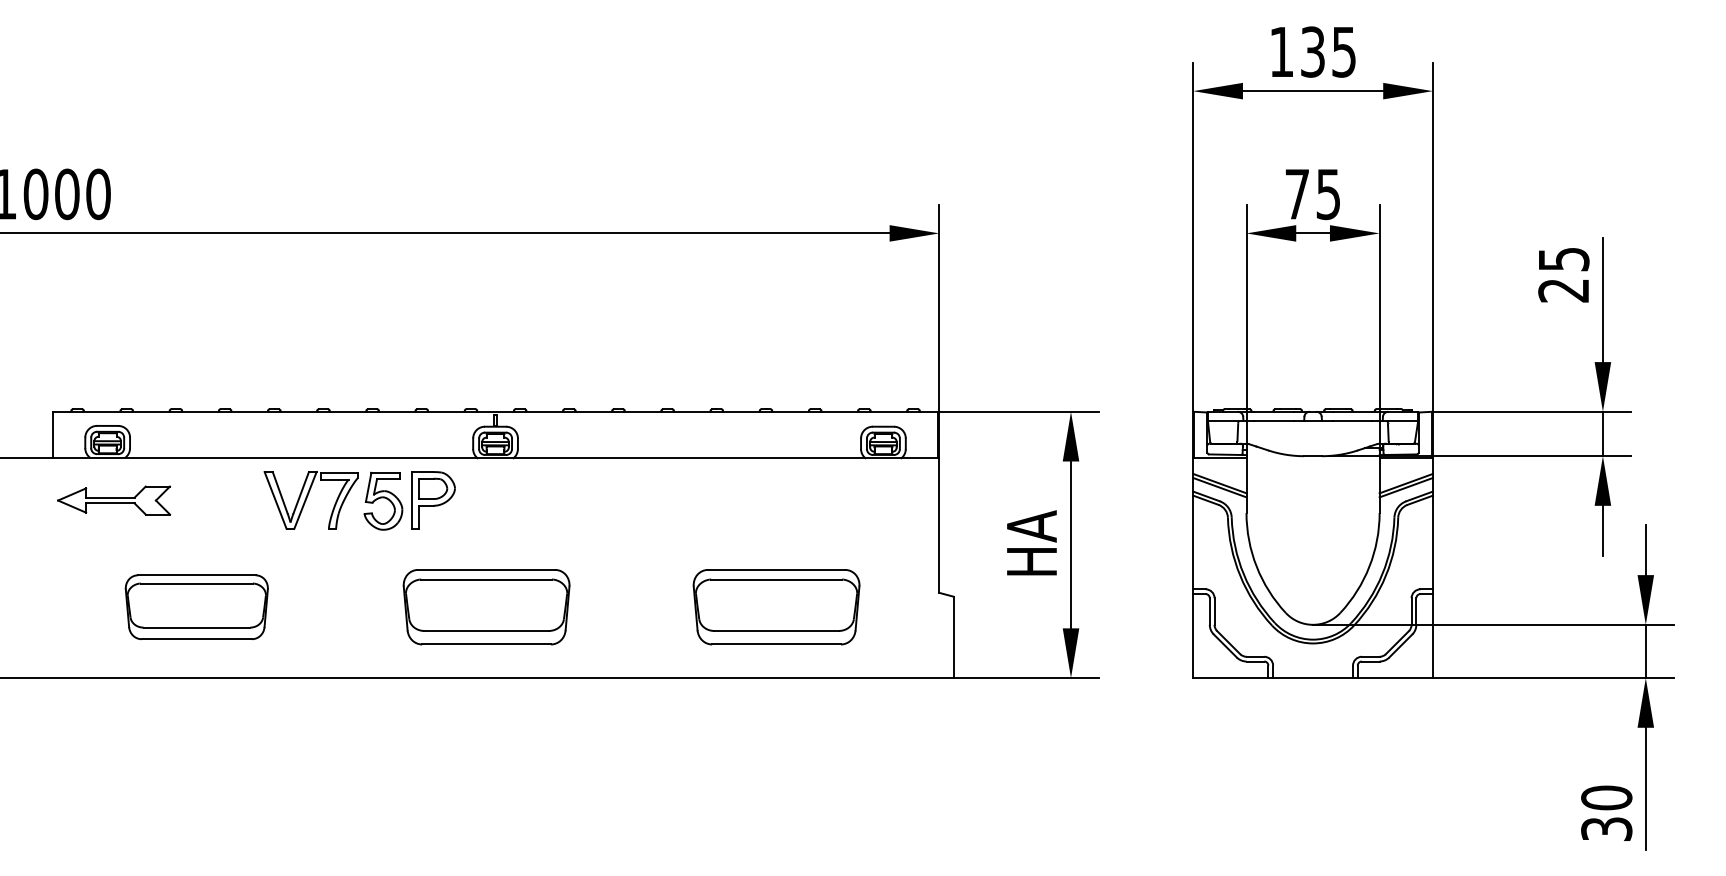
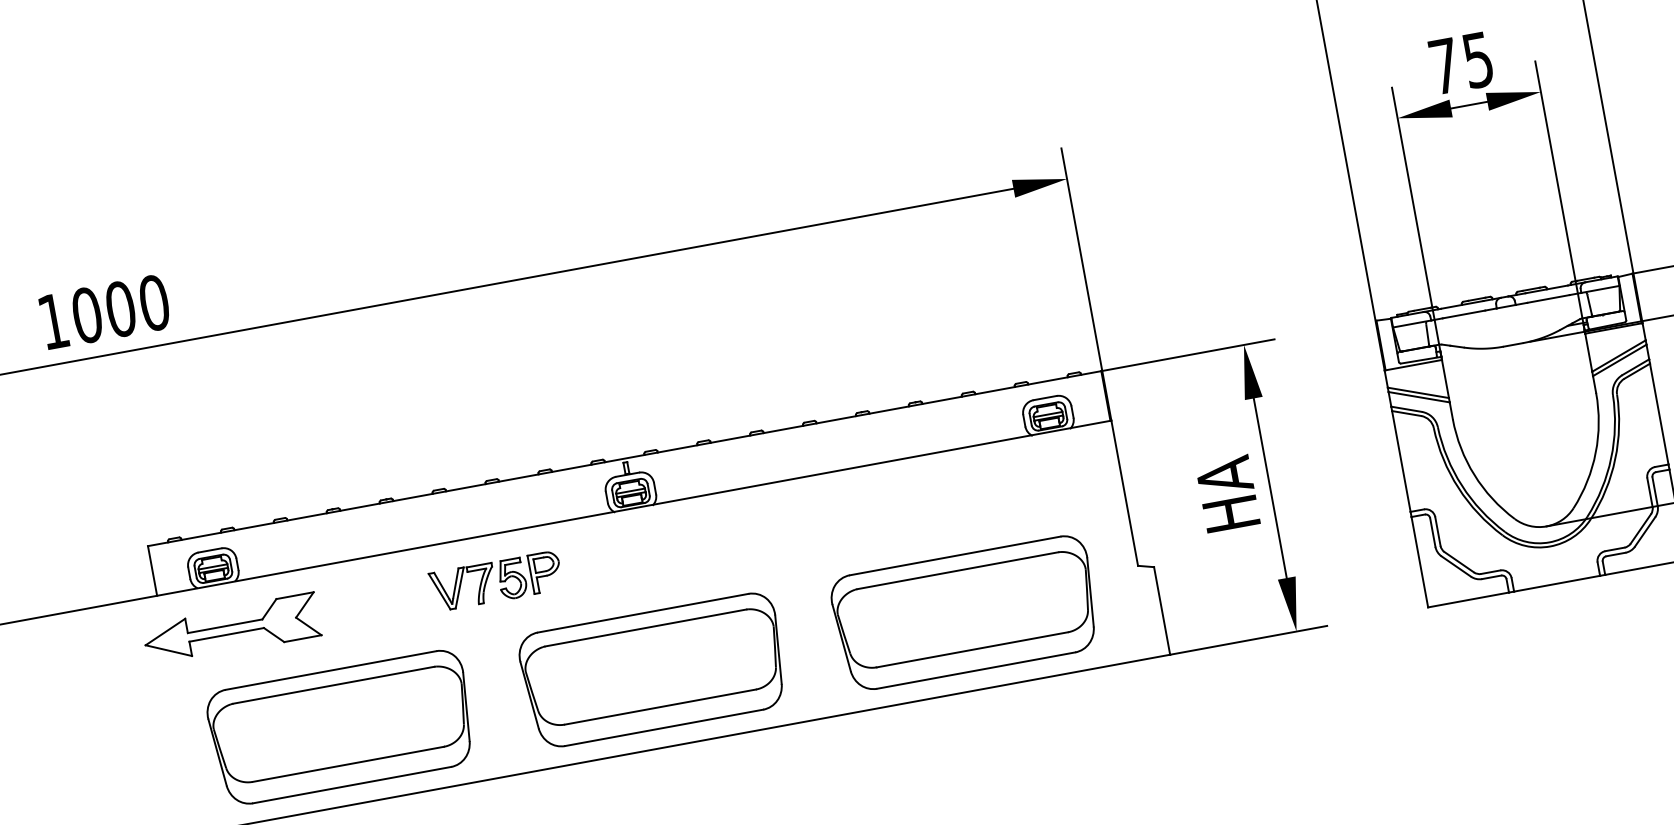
part: (113, 500) -> (231, 629), size x1.43
part: (359, 501) -> (495, 582), size x0.62
part: (196, 607) -> (341, 728), size x1.67
part: (486, 607) -> (653, 671), size x1.43
part: (776, 607) -> (965, 613), size x1.43

